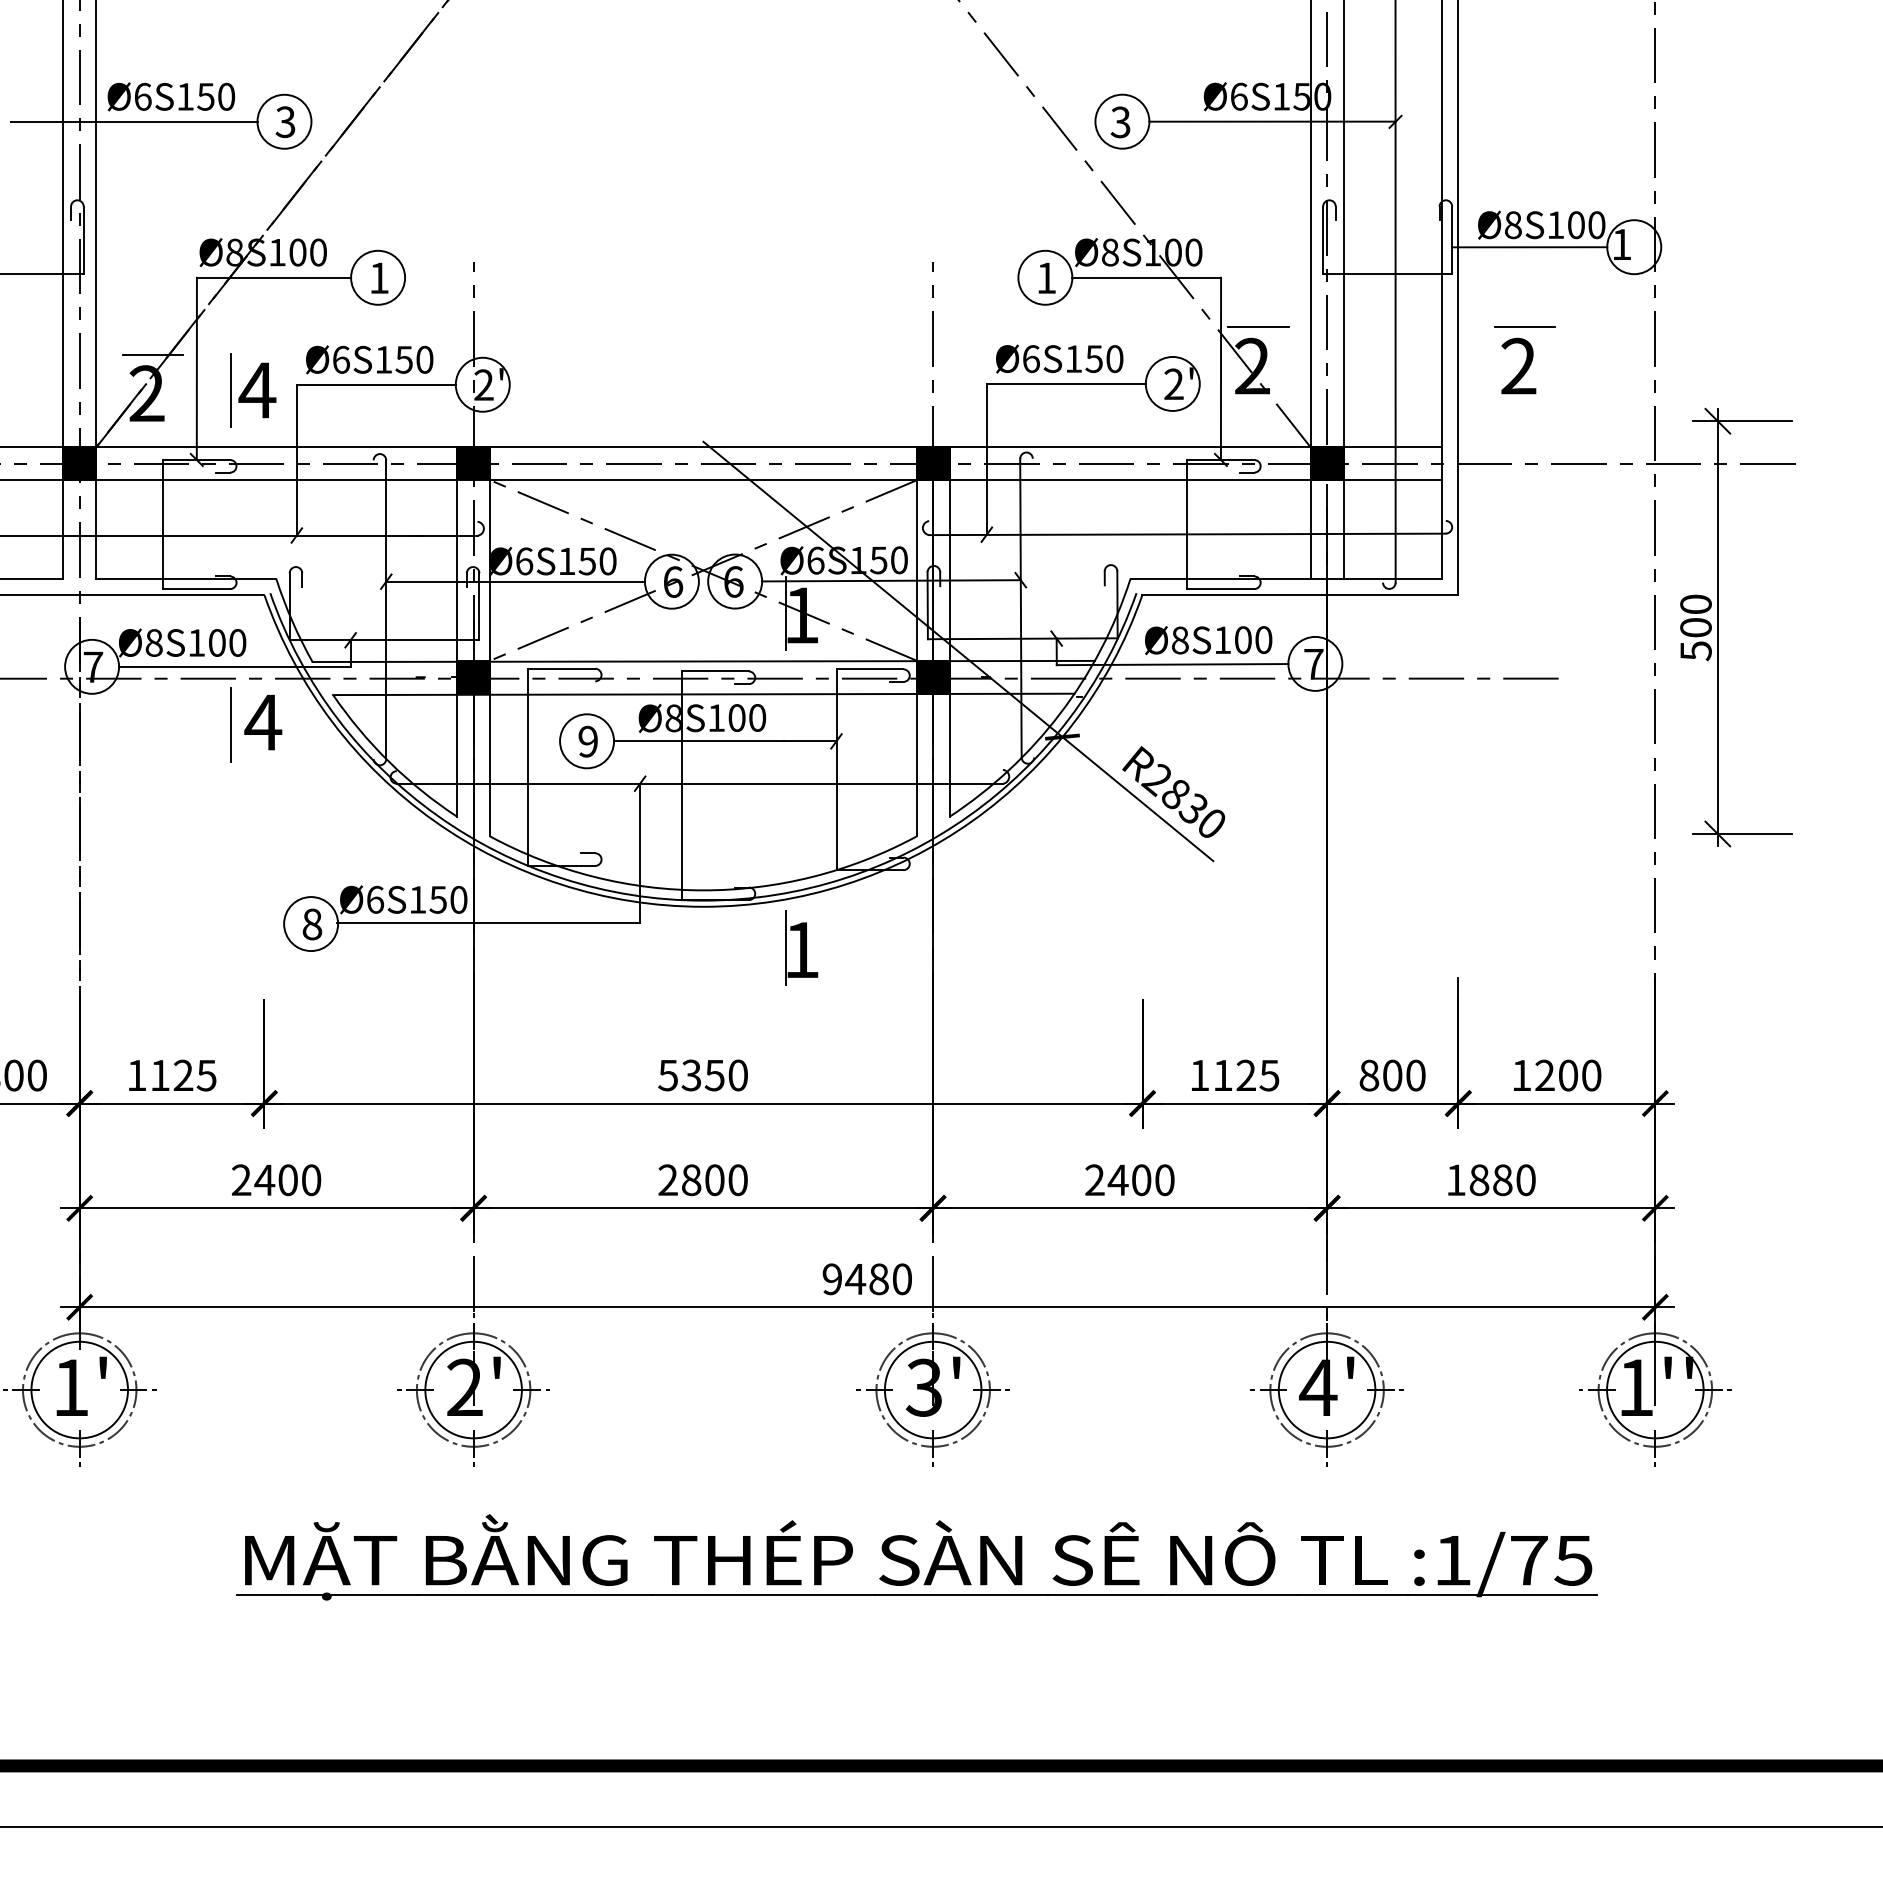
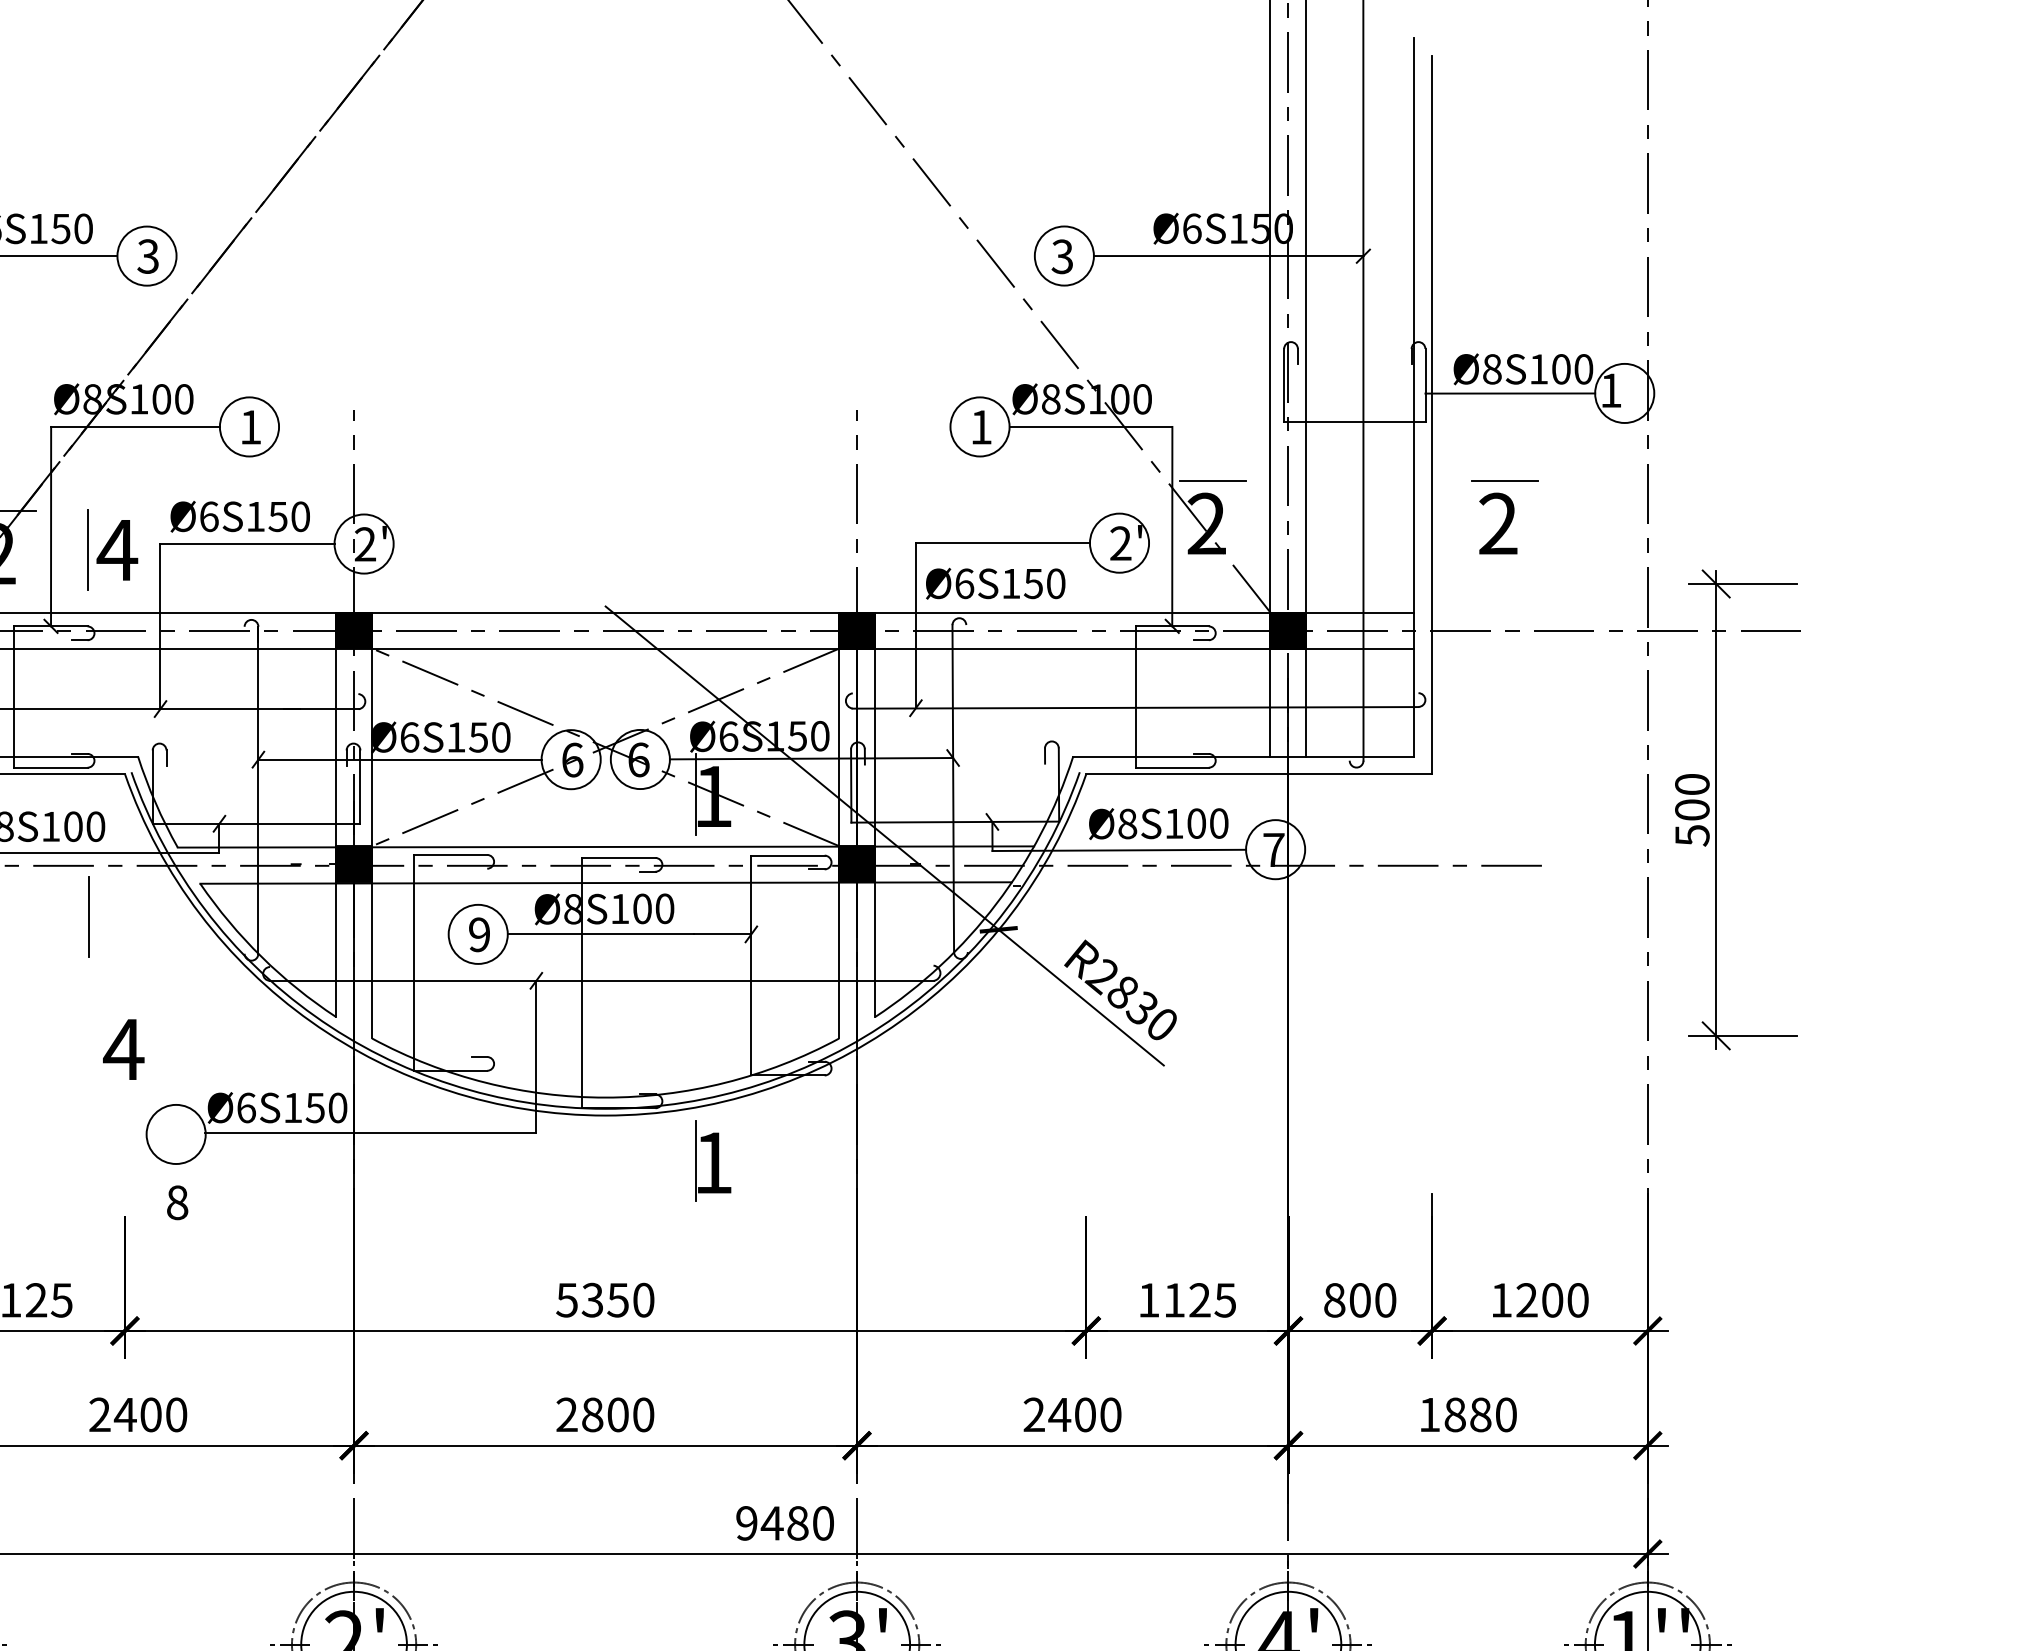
text: (1059, 358) -> (995, 583), moved
text: (263, 722) -> (124, 1049), moved
text: (312, 924) -> (177, 1202), moved

